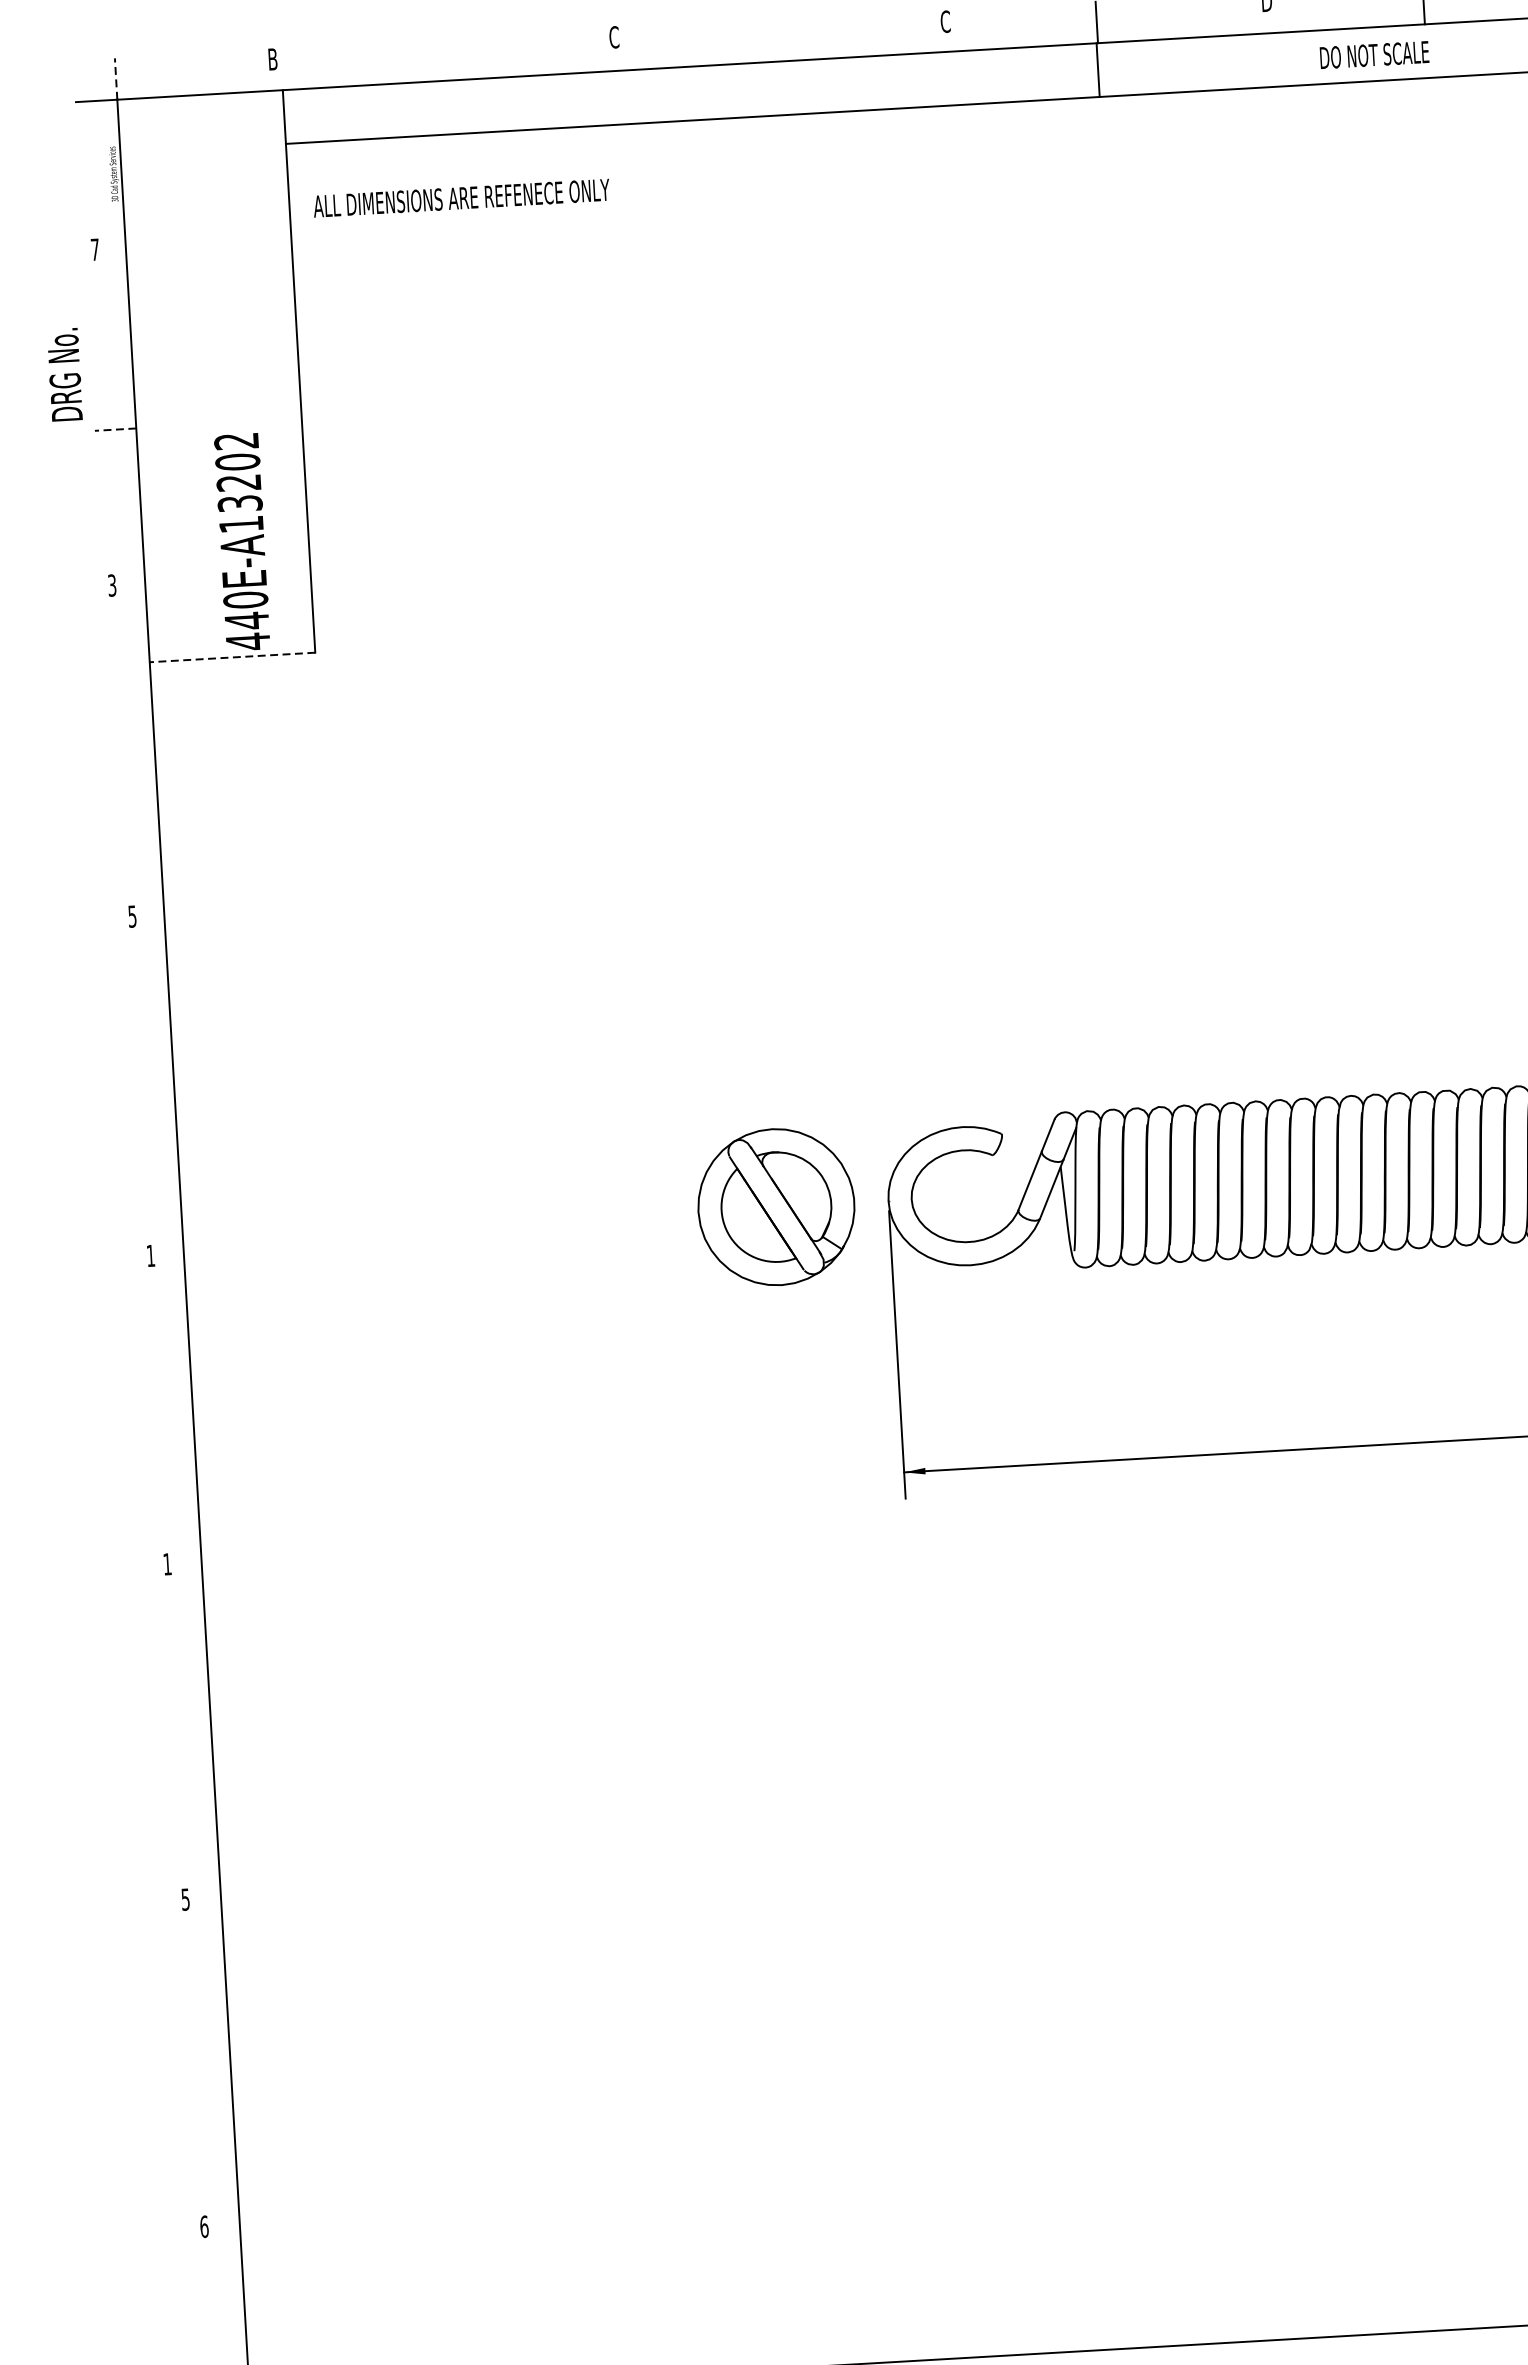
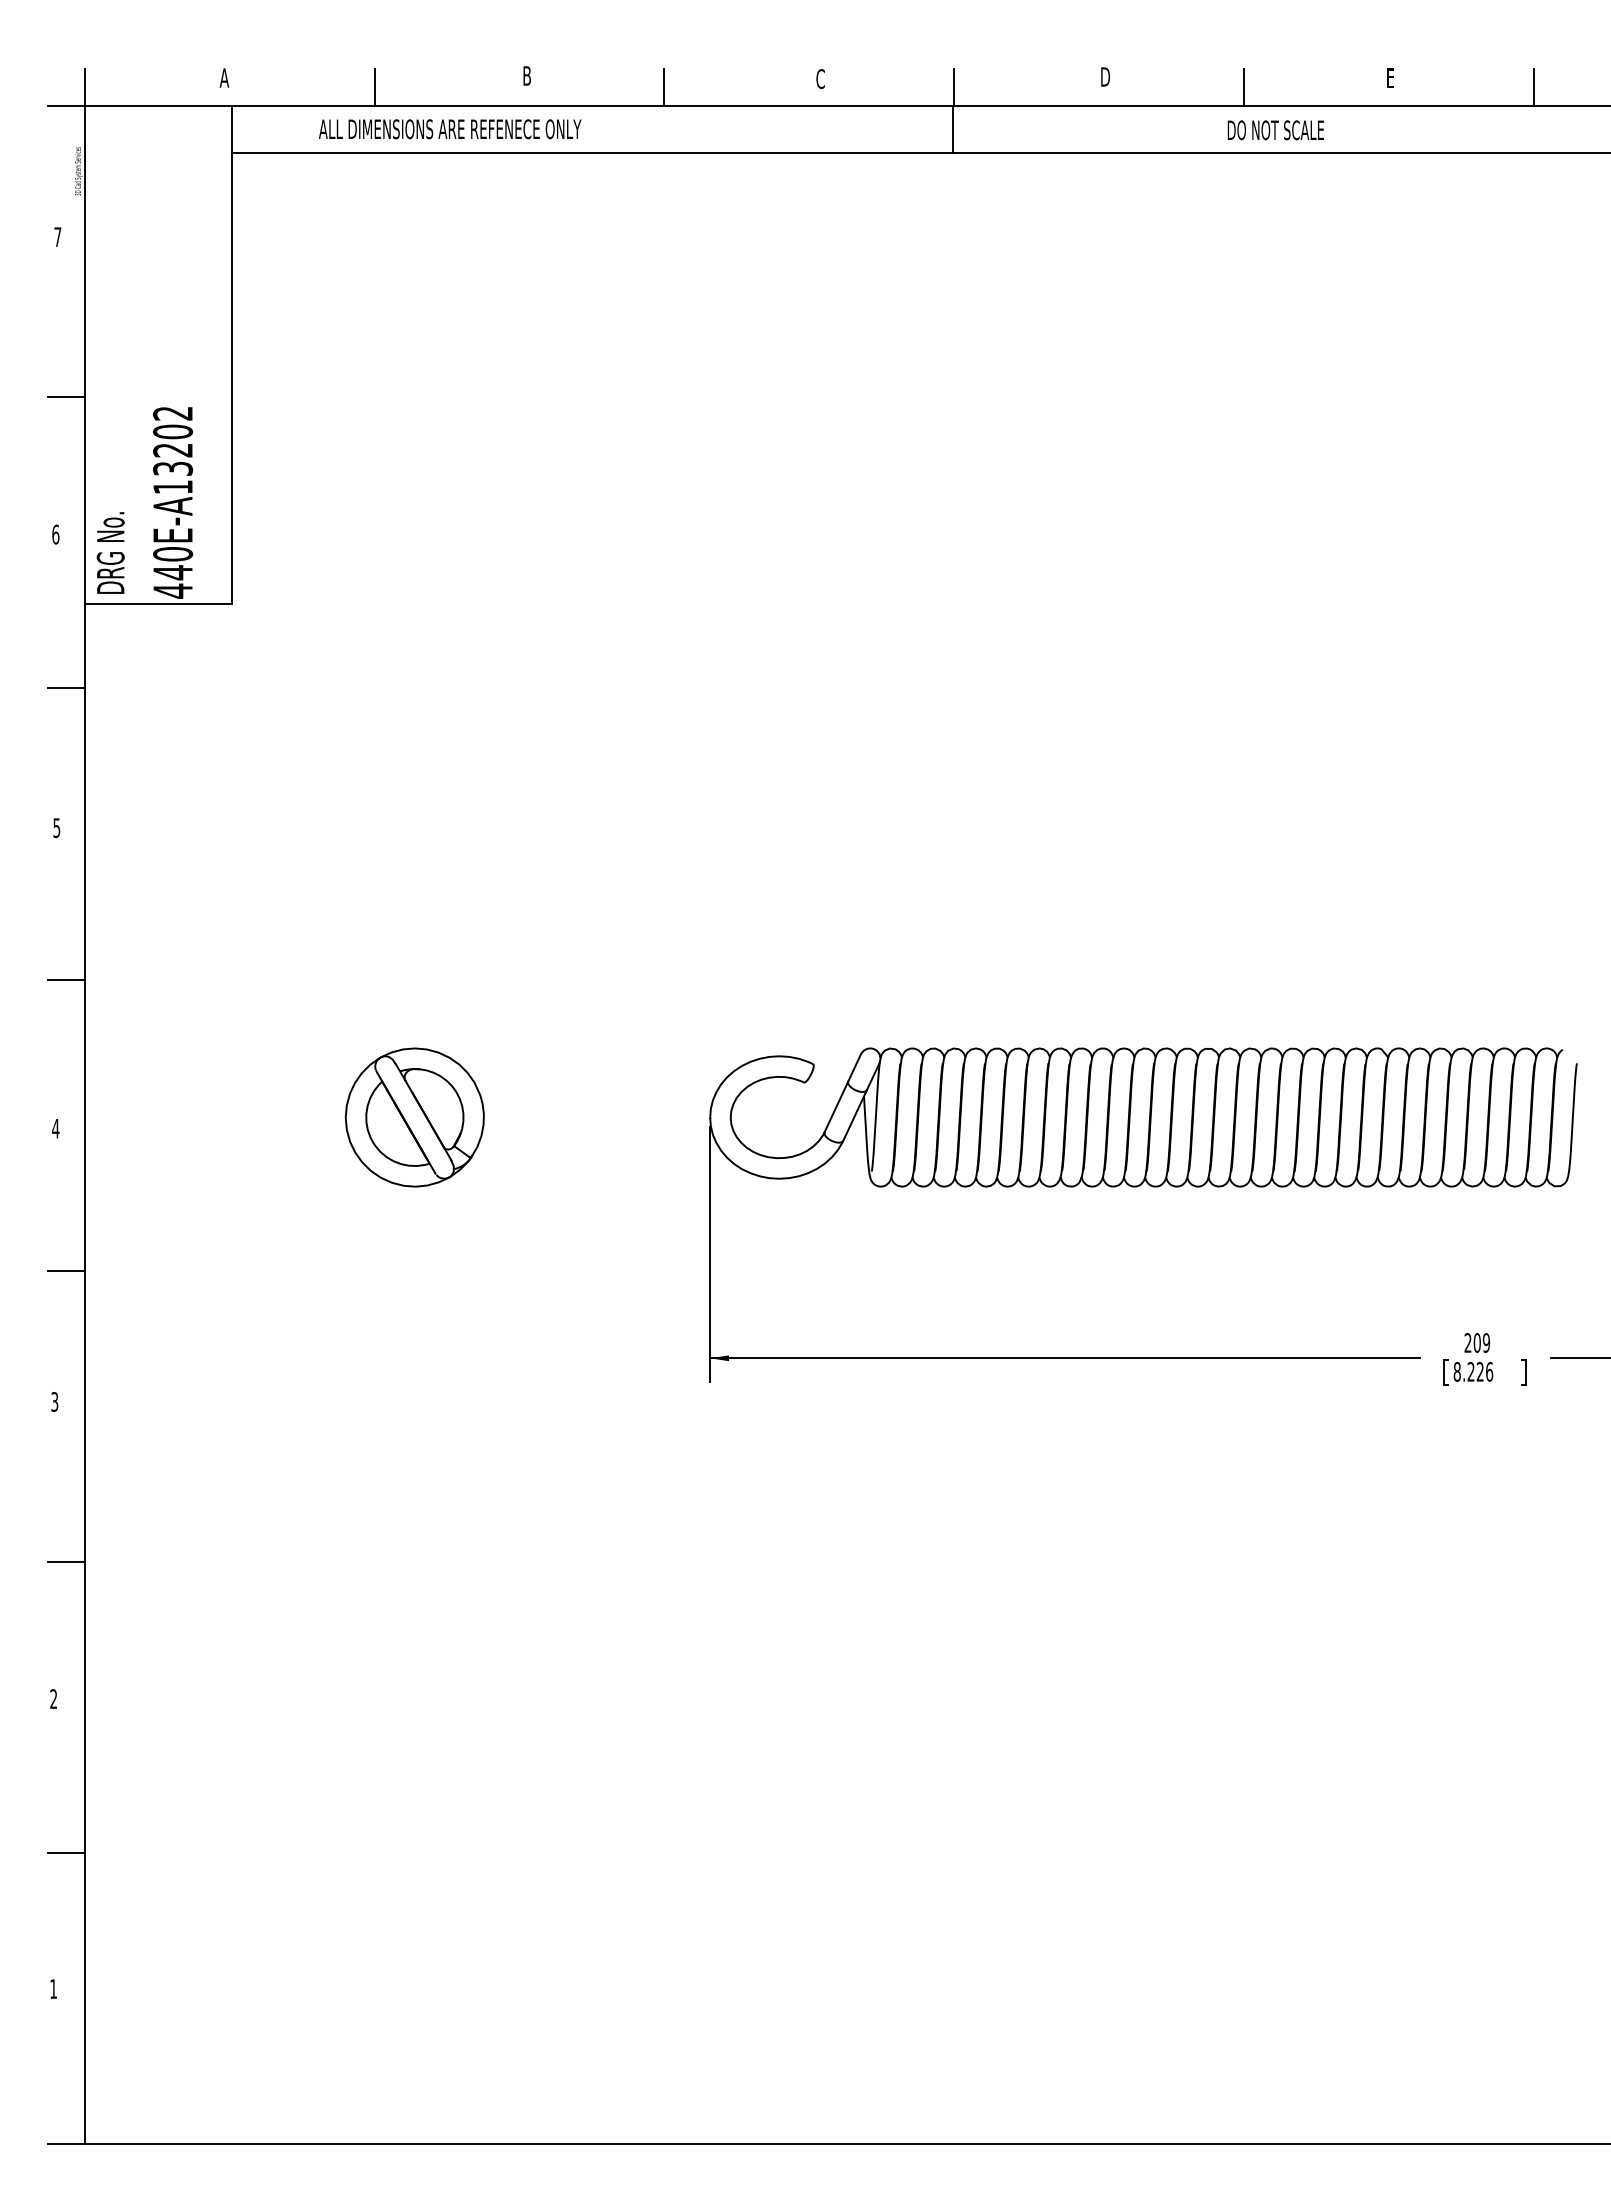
text: (614, 36) -> (527, 75), C -> B
line: (769, 41) -> (664, 87), added
text: (1374, 55) -> (1275, 130), moved
text: (272, 58) -> (224, 77), B -> A
line: (442, 60) -> (374, 87), added
line: (116, 78) -> (85, 86), dashed -> solid
text: (462, 198) -> (450, 129), moved
text: (64, 374) -> (110, 552), moved
line: (115, 430) -> (66, 397), dashed -> solid
text: (111, 585) -> (55, 534), 3 -> 6
line: (231, 657) -> (157, 604), dashed -> solid
line: (134, 758) -> (66, 688), added
line: (153, 1086) -> (66, 979), added
part: (776, 1207) -> (414, 1117), moved
text: (150, 1255) -> (55, 1128), 1 -> 4
line: (172, 1415) -> (66, 1270), added
text: (167, 1563) -> (54, 1401), 1 -> 3
line: (191, 1744) -> (66, 1562), added
text: (185, 1900) -> (53, 1699), 5 -> 2
line: (210, 2073) -> (66, 1853), added
text: (204, 2226) -> (53, 1988), 6 -> 1

